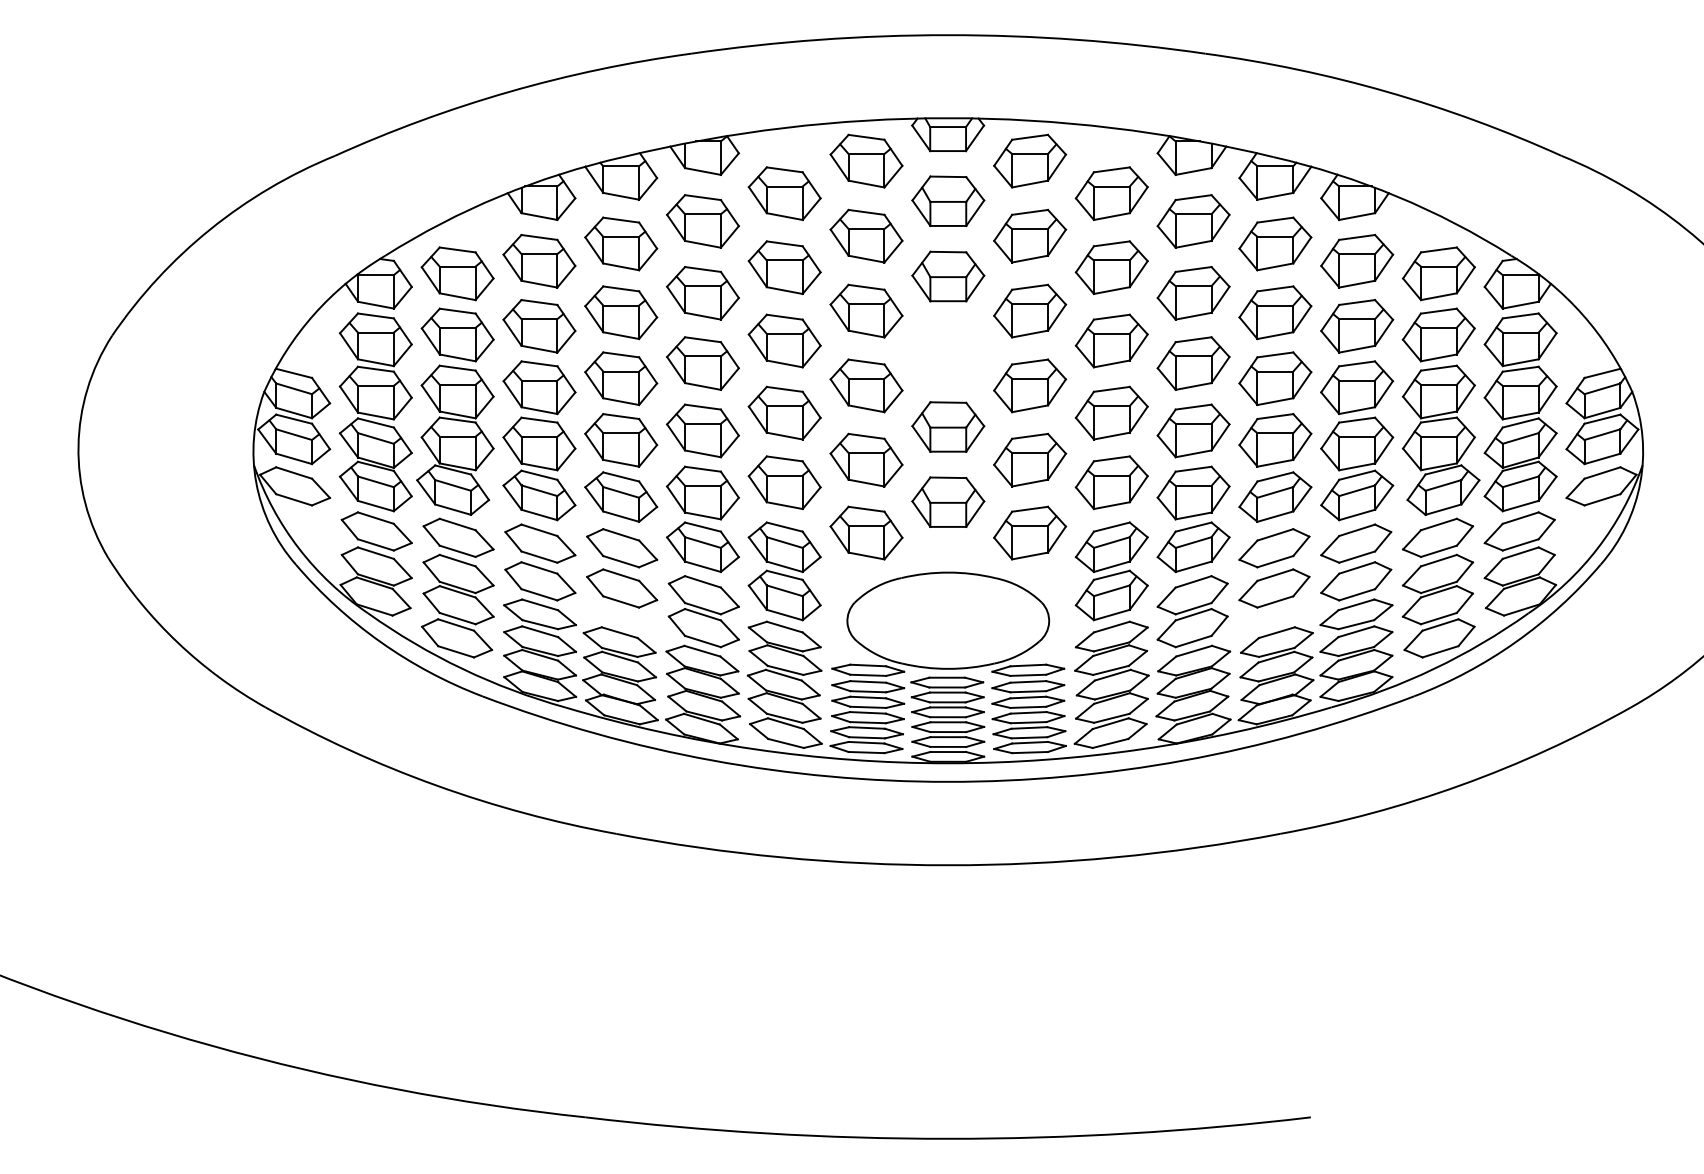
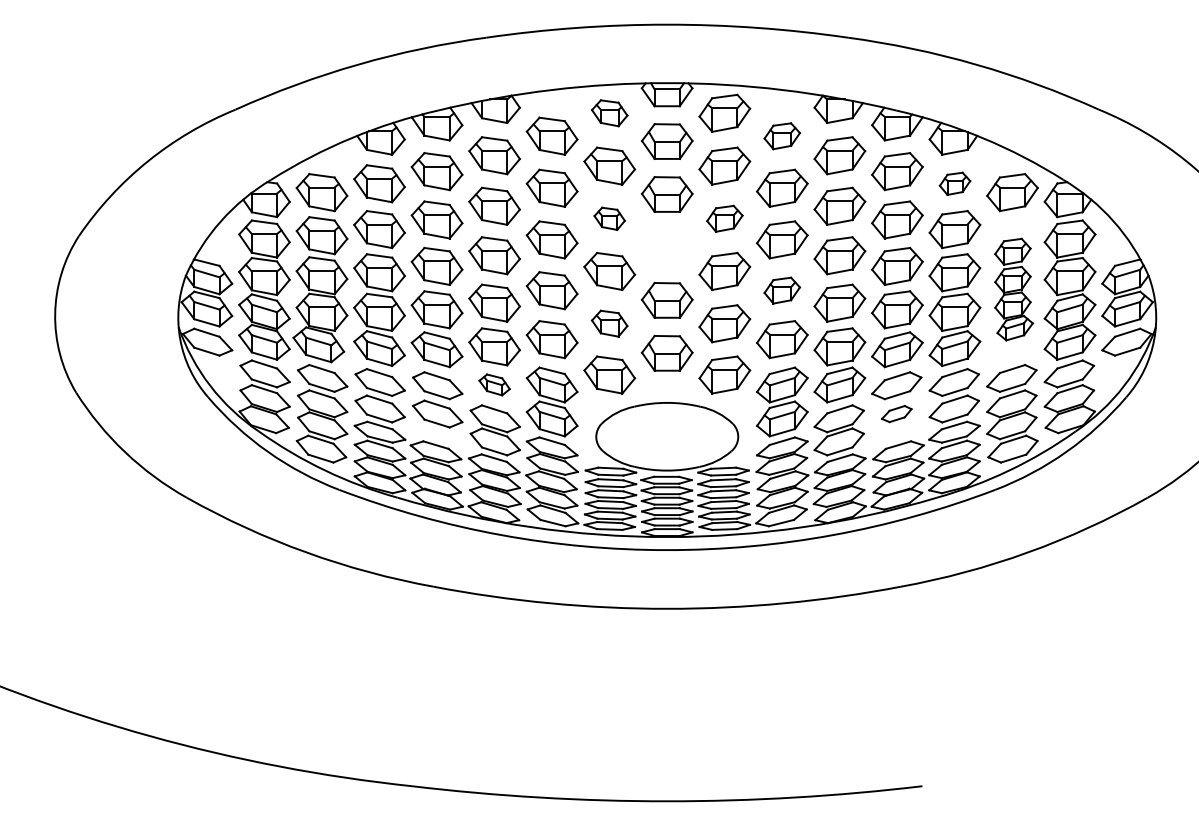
part: (866, 160) -> (609, 112), size x0.7
part: (1111, 193) -> (782, 136), size x0.7
part: (1357, 261) -> (955, 183), size x0.6
part: (866, 310) -> (609, 218), size x0.6
part: (1030, 310) -> (725, 218), size x0.7
part: (1440, 411) -> (1013, 289), size x0.7
part: (1111, 412) -> (782, 290), size x0.7
part: (866, 459) -> (609, 323), size x0.7
part: (702, 546) -> (494, 384), size x0.6
part: (1274, 588) -> (896, 414), size x0.6

